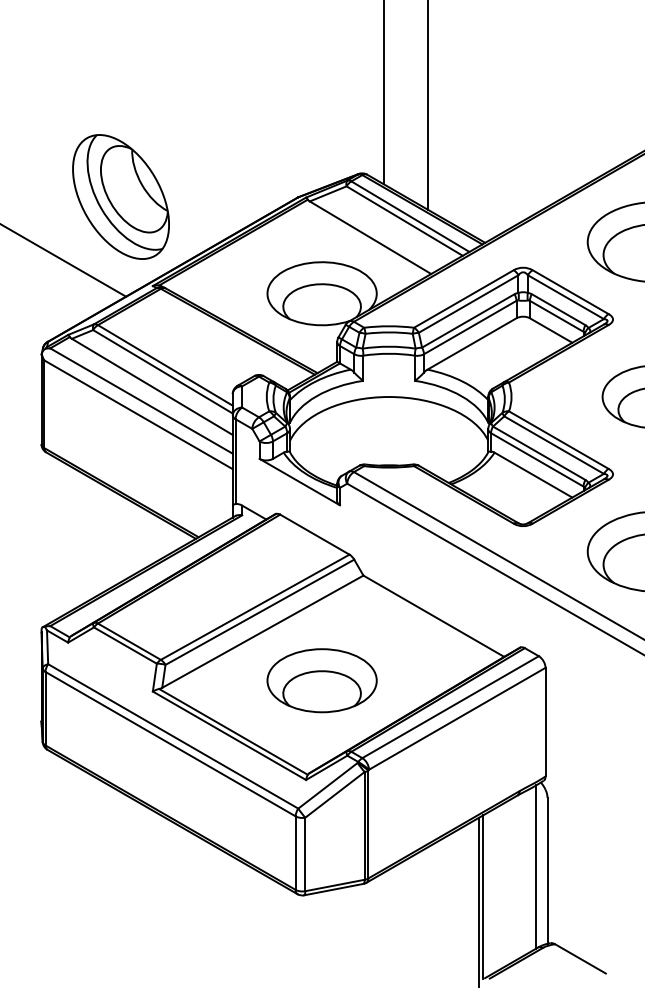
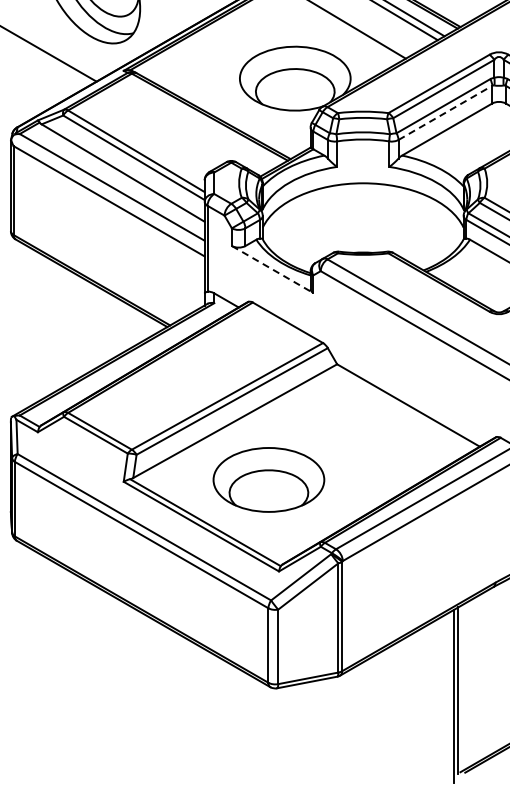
line: (470, 327) -> (445, 112), solid -> dashed
line: (300, 482) -> (273, 269), solid -> dashed
part: (321, 680) -> (268, 479), moved

